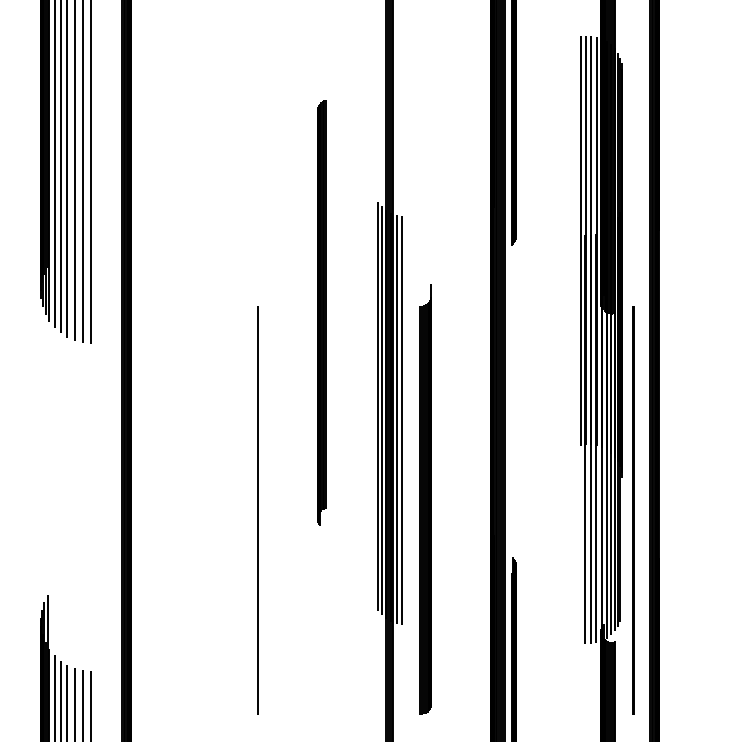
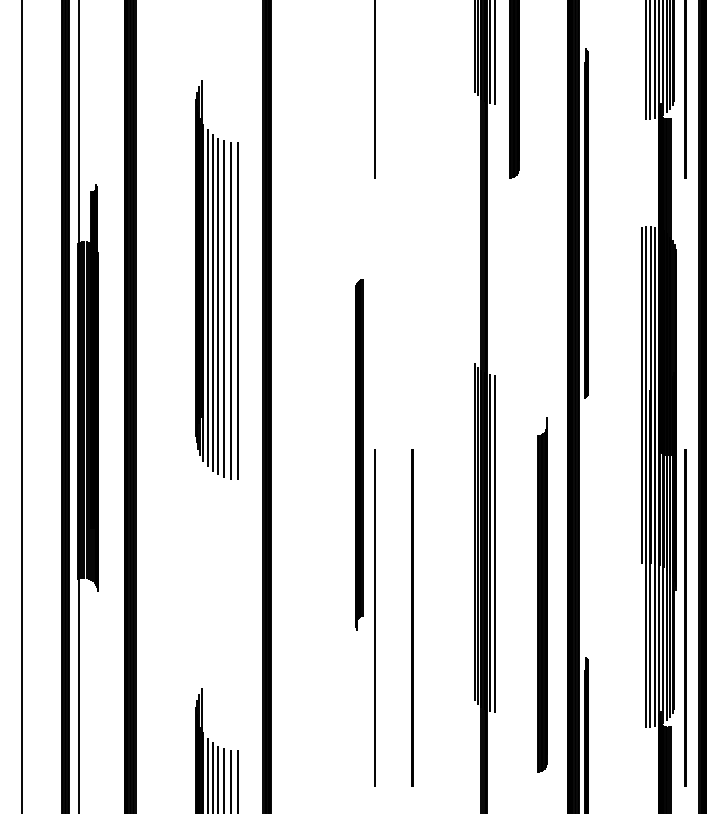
part: (322, 312) -> (359, 454), moved
part: (426, 499) -> (542, 594), moved
line: (302, 509) -> (412, 617), added

